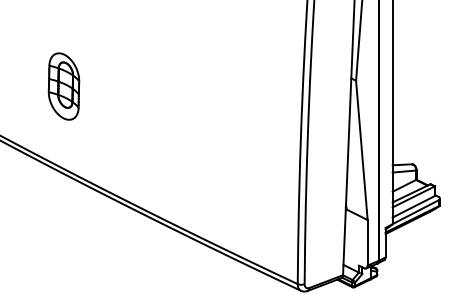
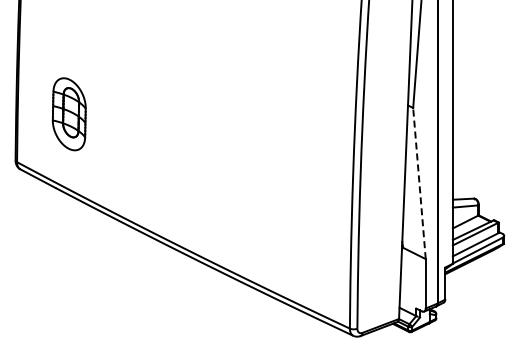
part: (63, 86) -> (68, 114), moved
line: (361, 150) -> (419, 183), solid -> dashed

